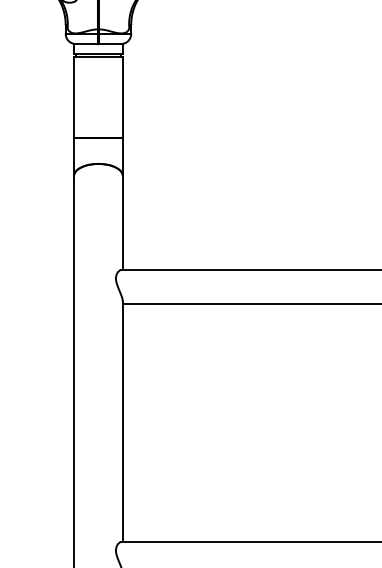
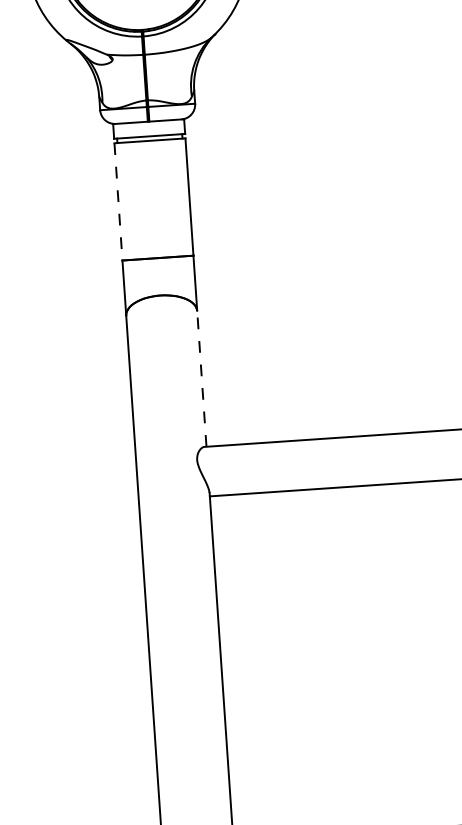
line: (74, 98) -> (119, 203), solid -> dashed
line: (122, 223) -> (201, 379), solid -> dashed

